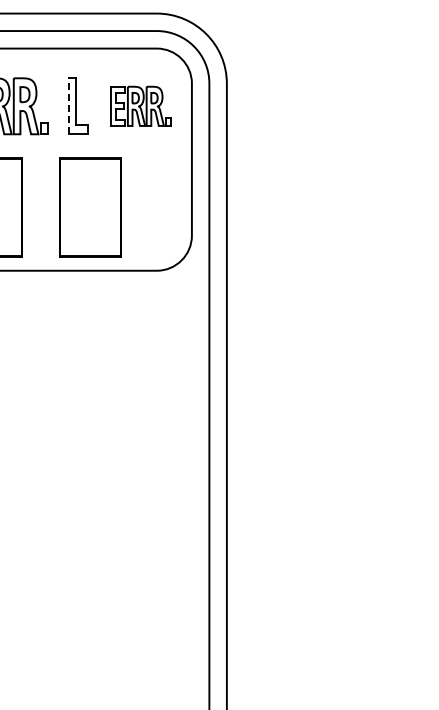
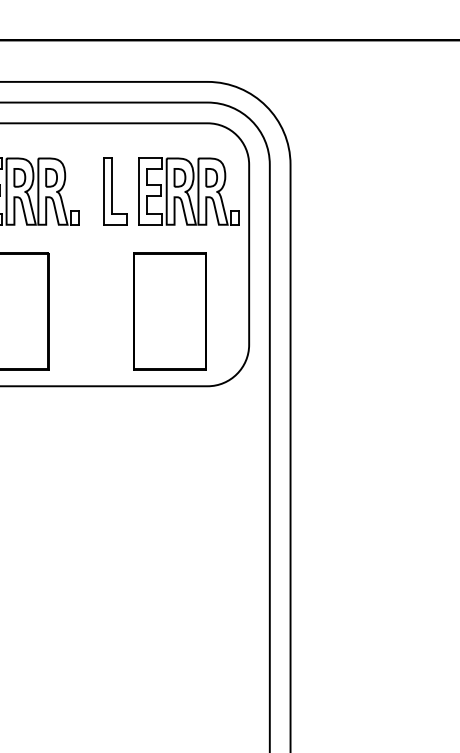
line: (69, 106) -> (104, 191), dashed -> solid
part: (140, 106) -> (188, 191), size x1.43
part: (90, 207) -> (170, 311), moved

